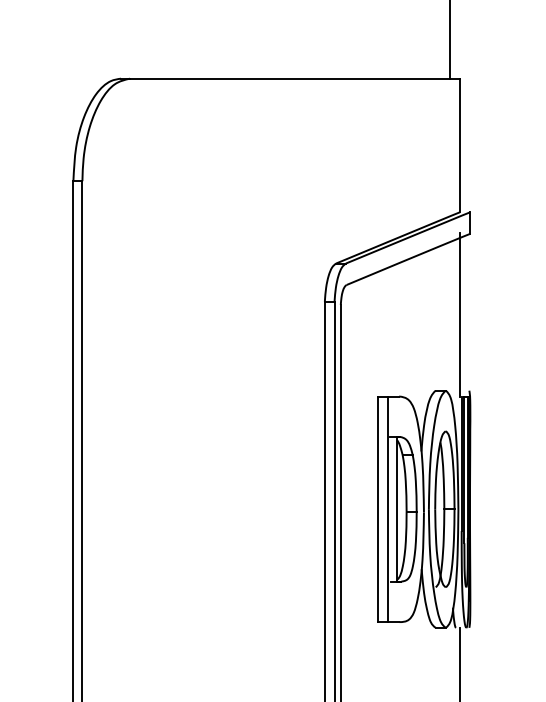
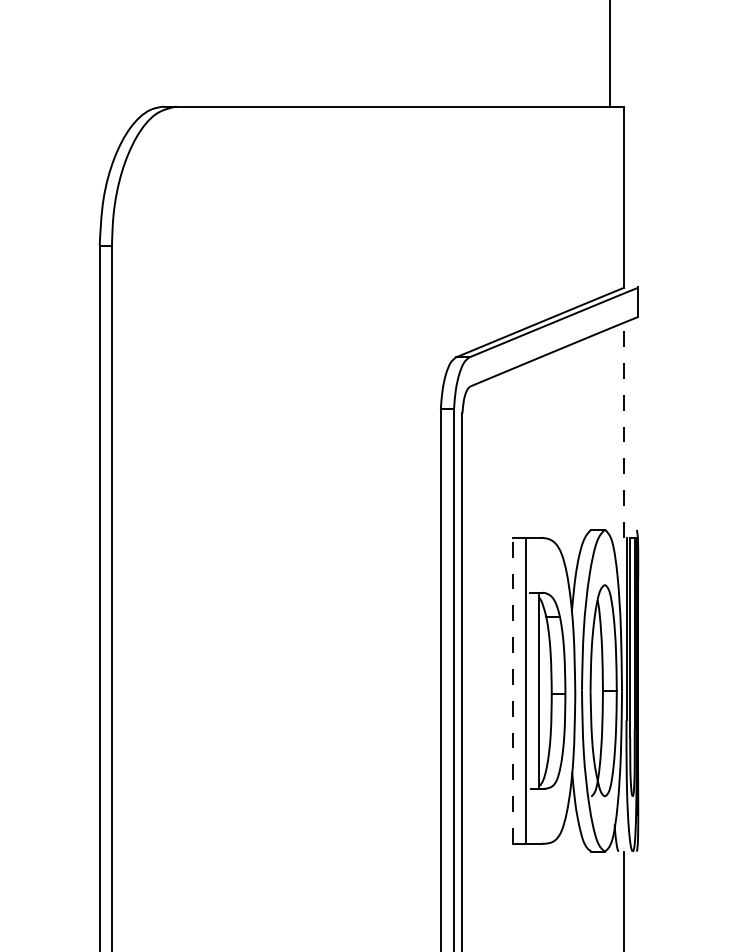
line: (460, 315) -> (624, 427), solid -> dashed
line: (377, 509) -> (512, 690), solid -> dashed

